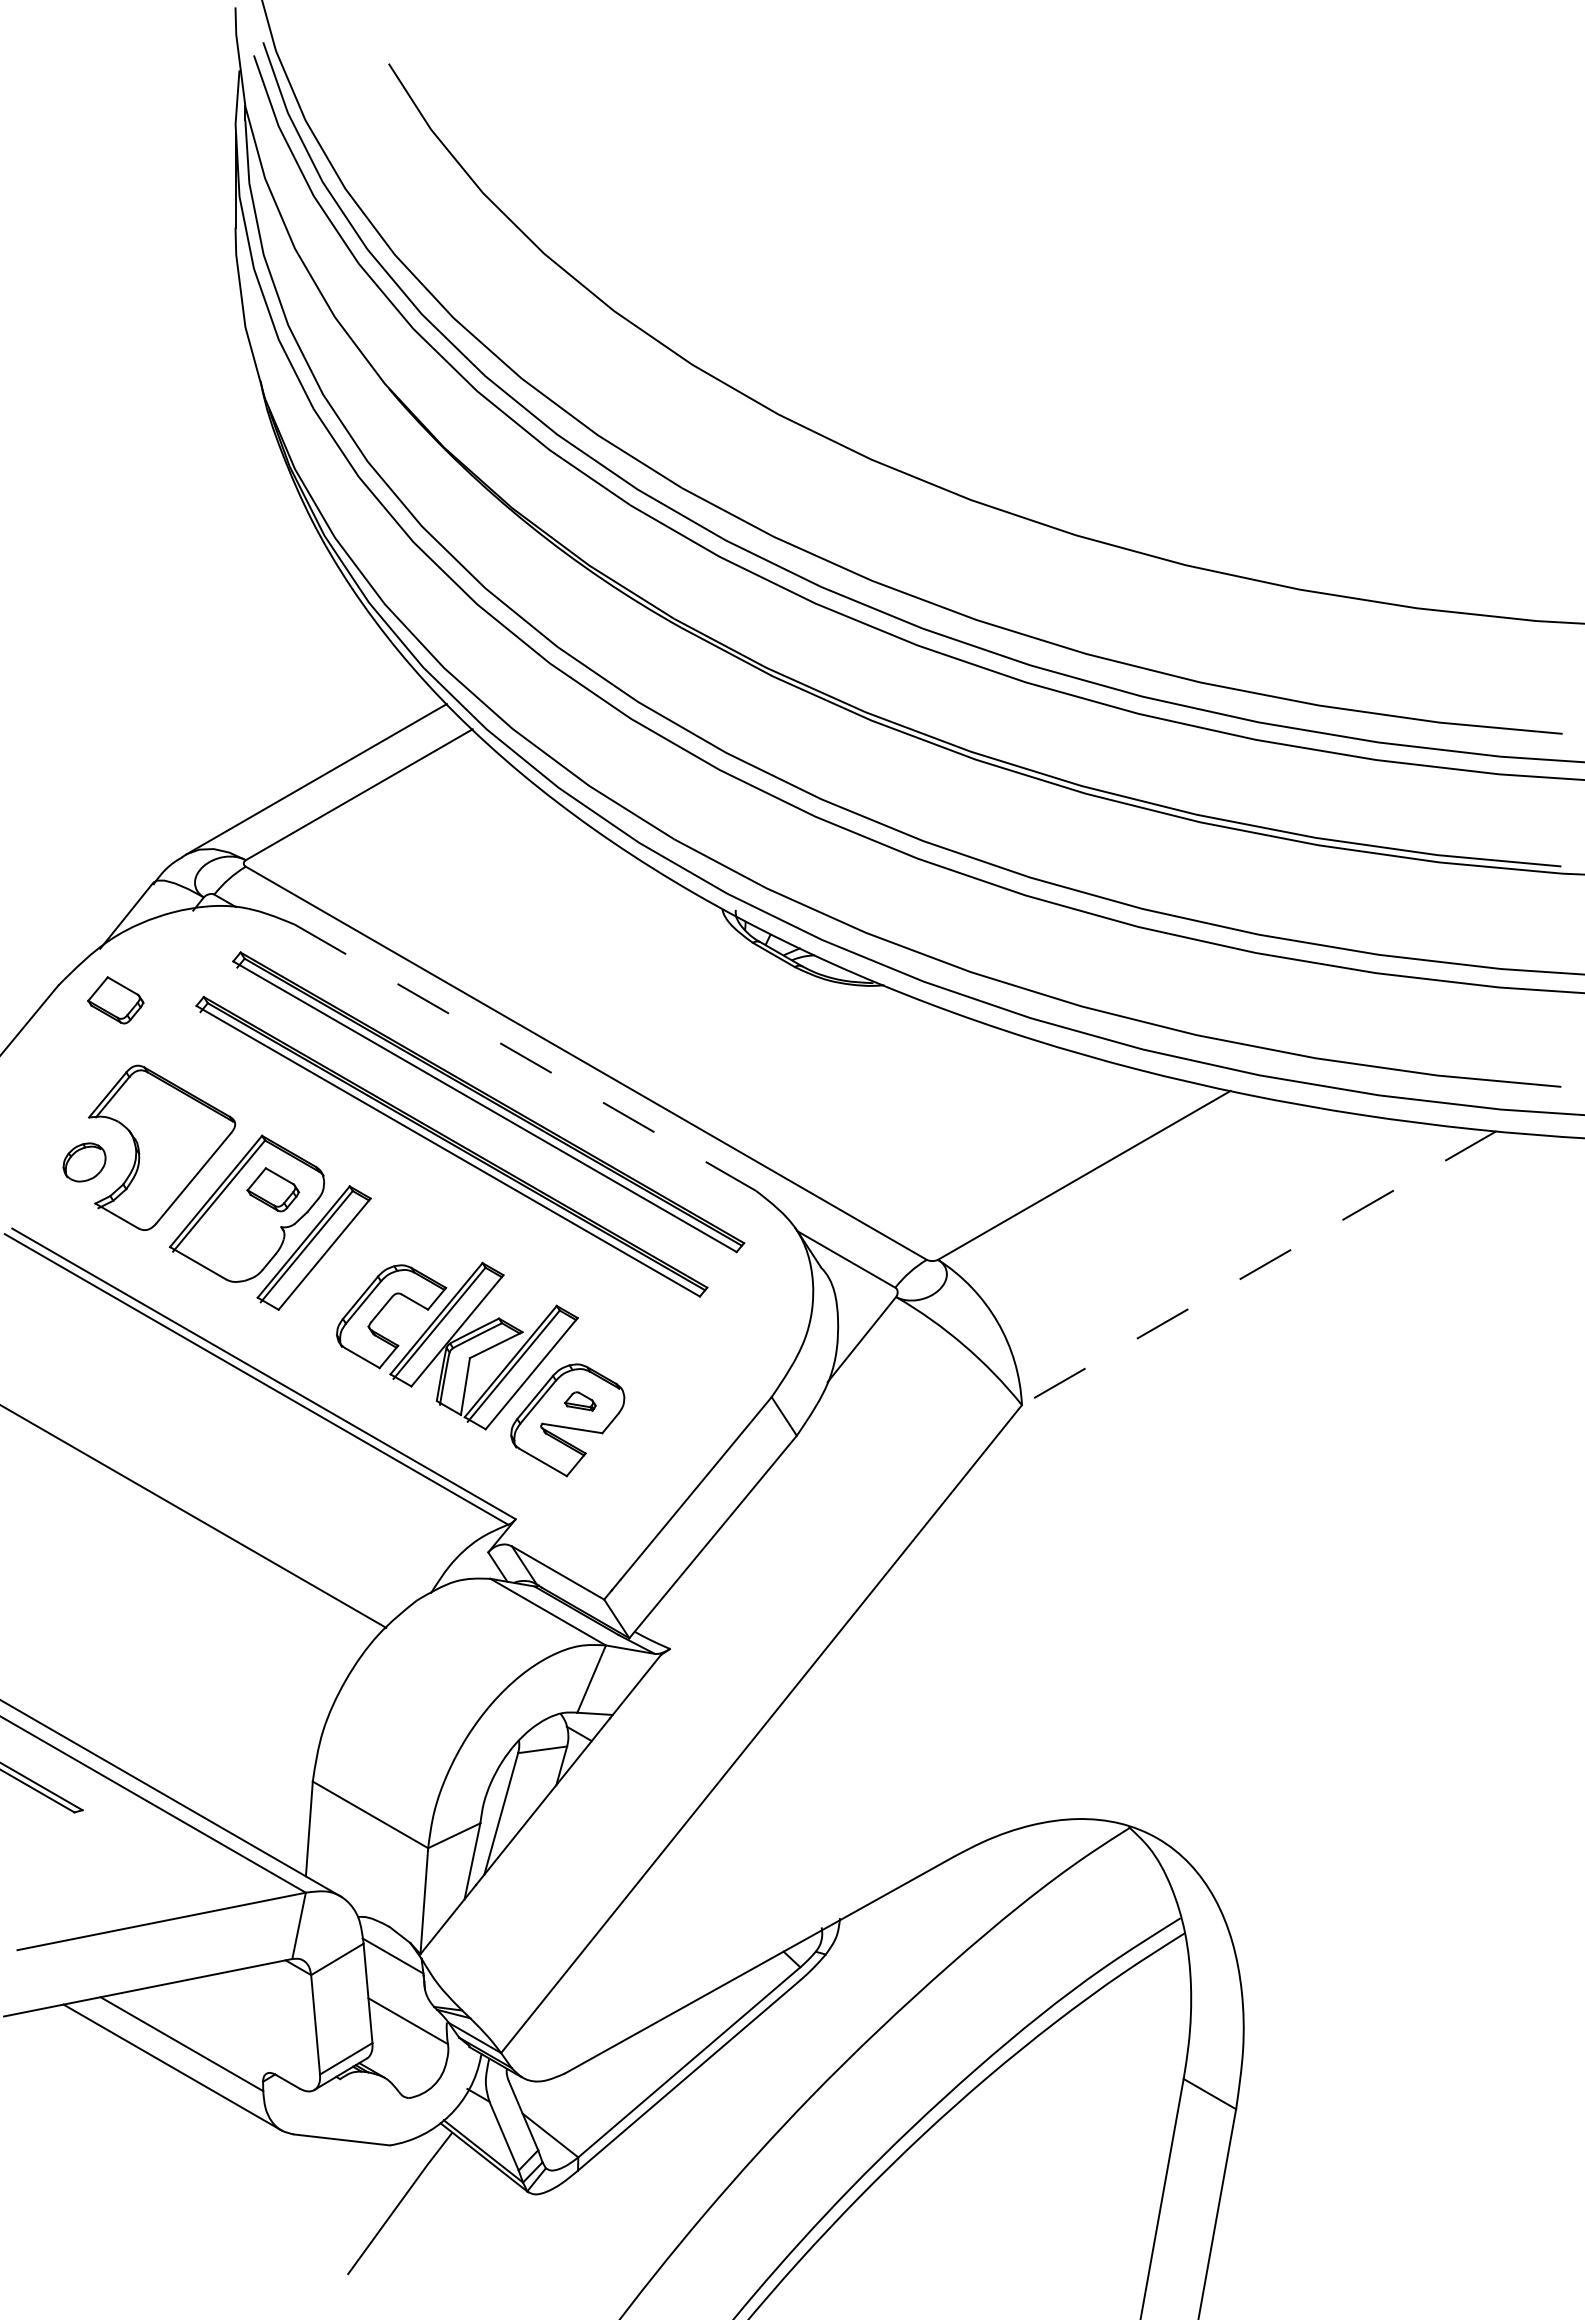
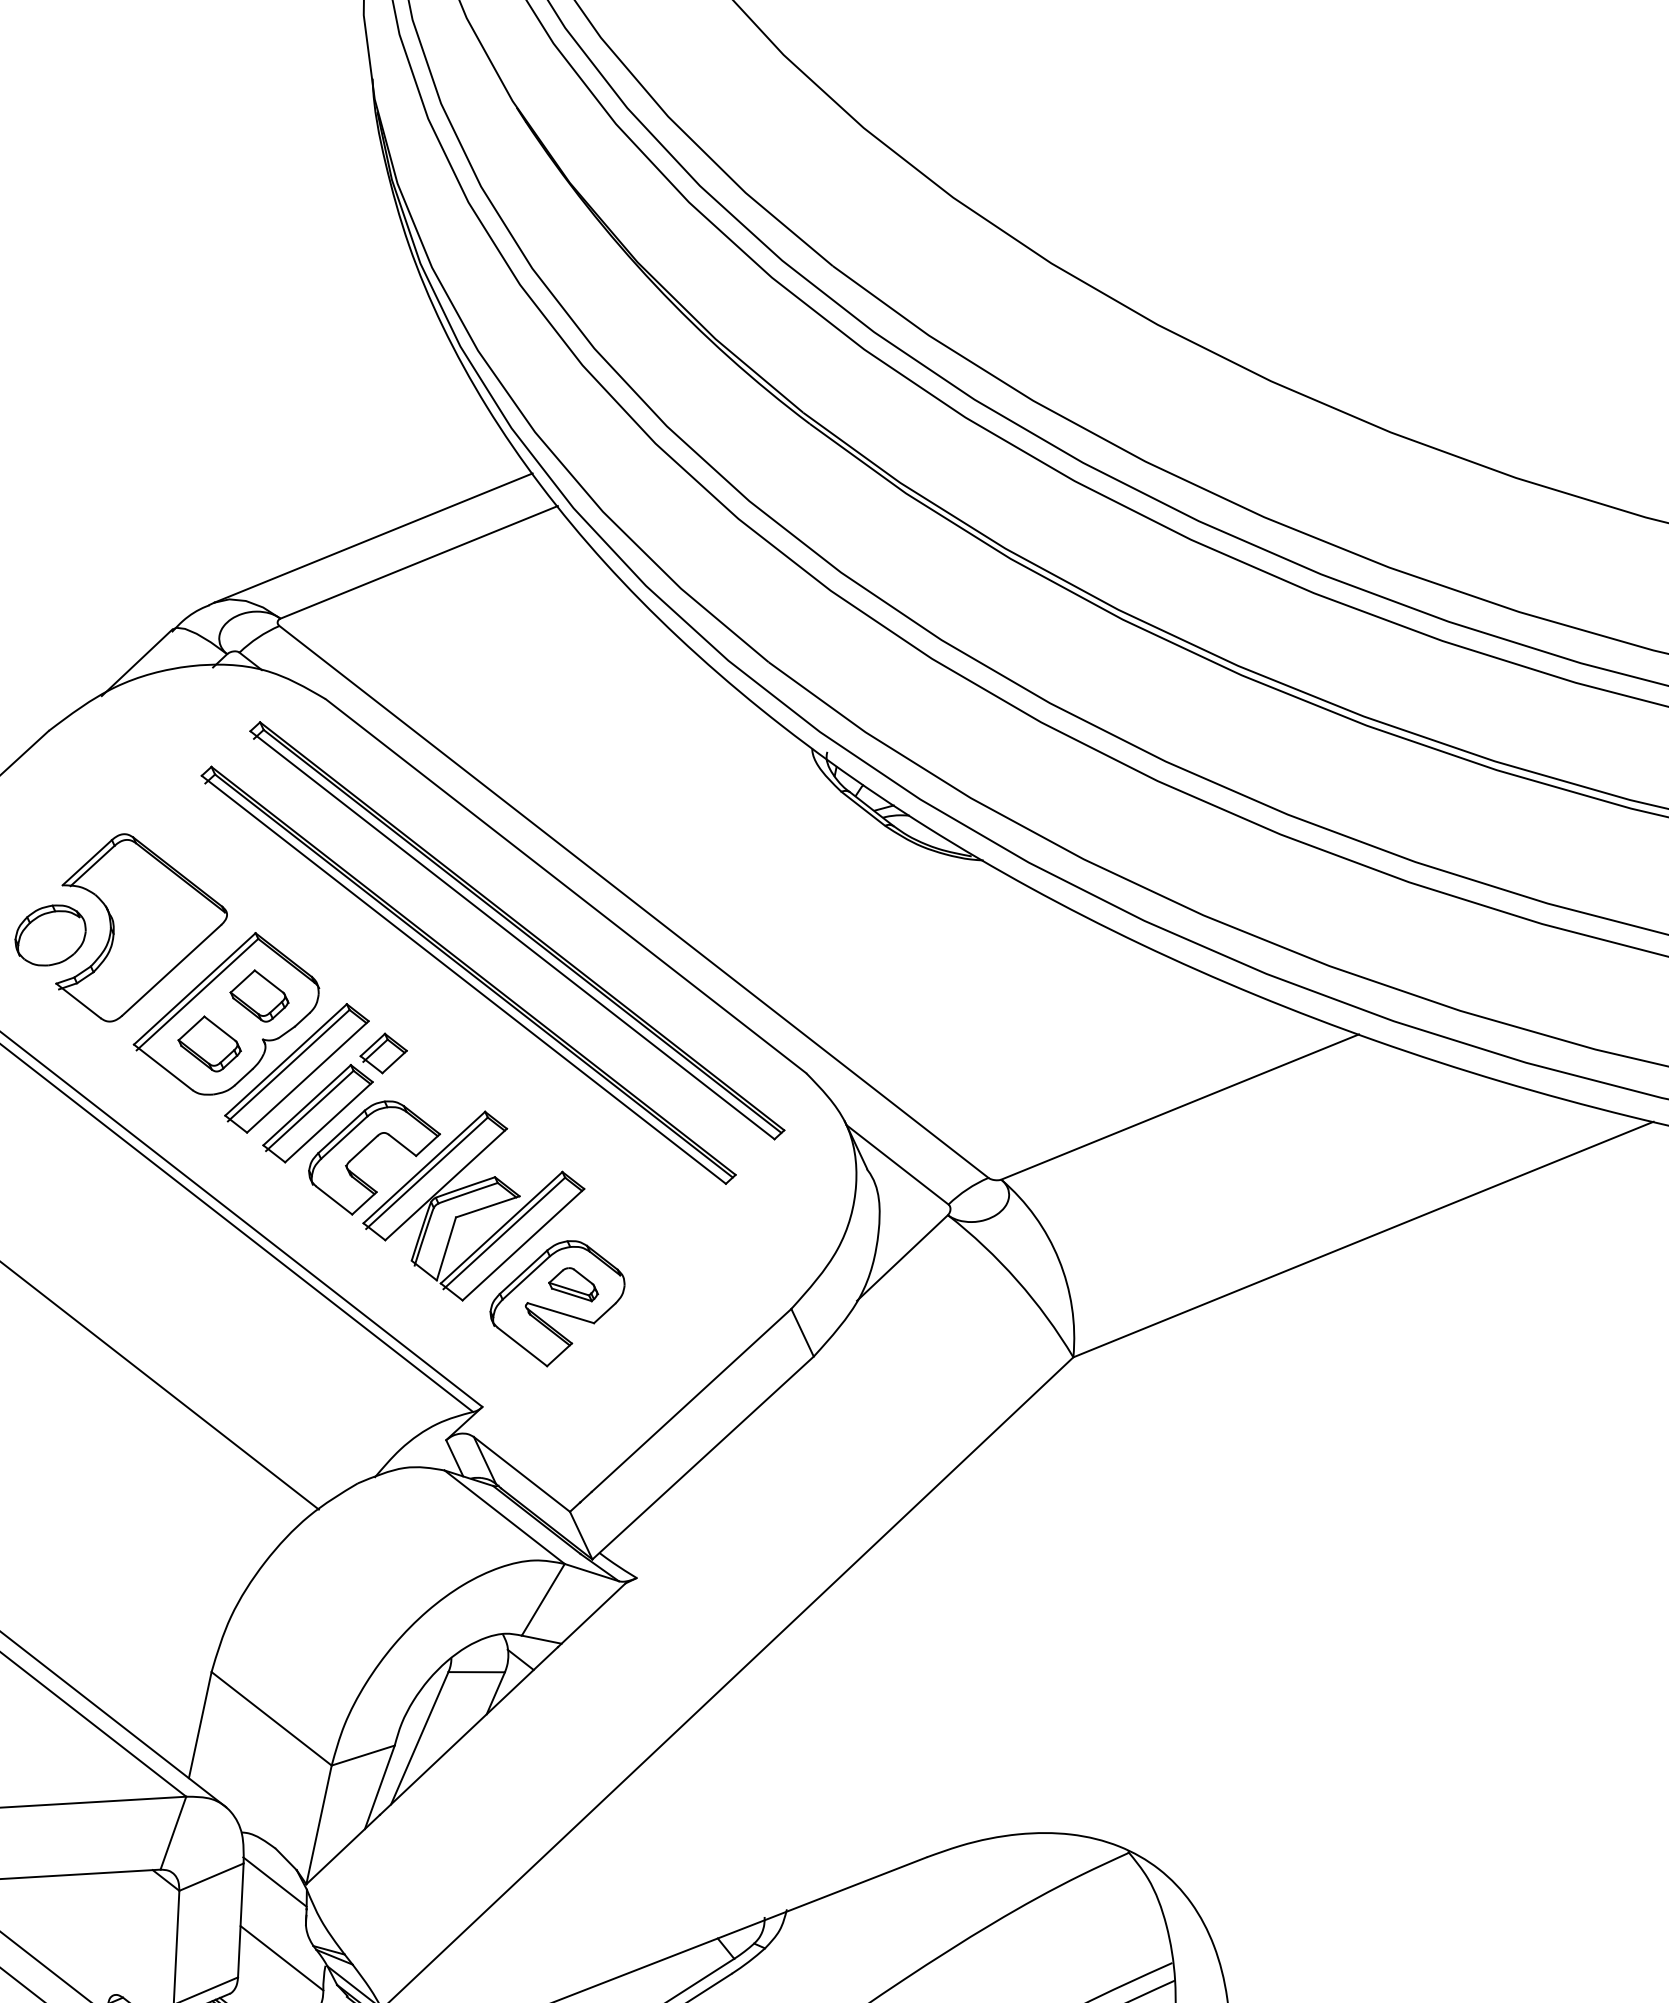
part: (115, 1000) -> (209, 1044), moved
line: (525, 1058) -> (565, 887), dashed -> solid
part: (84, 1162) -> (50, 935), size x1.43
line: (1258, 1268) -> (1362, 1239), dashed -> solid
part: (350, 1269) -> (334, 1098), added
part: (580, 1401) -> (574, 1283), size x1.43

